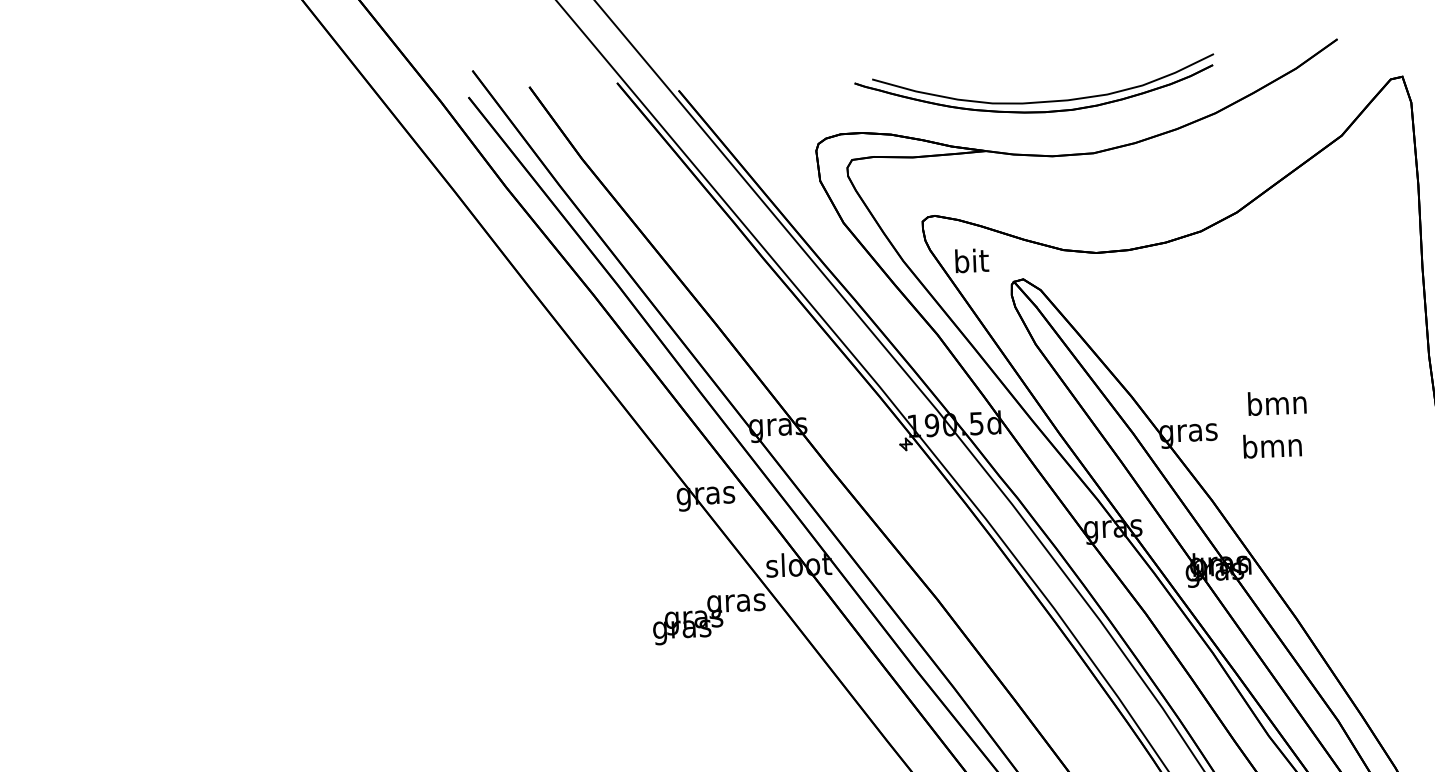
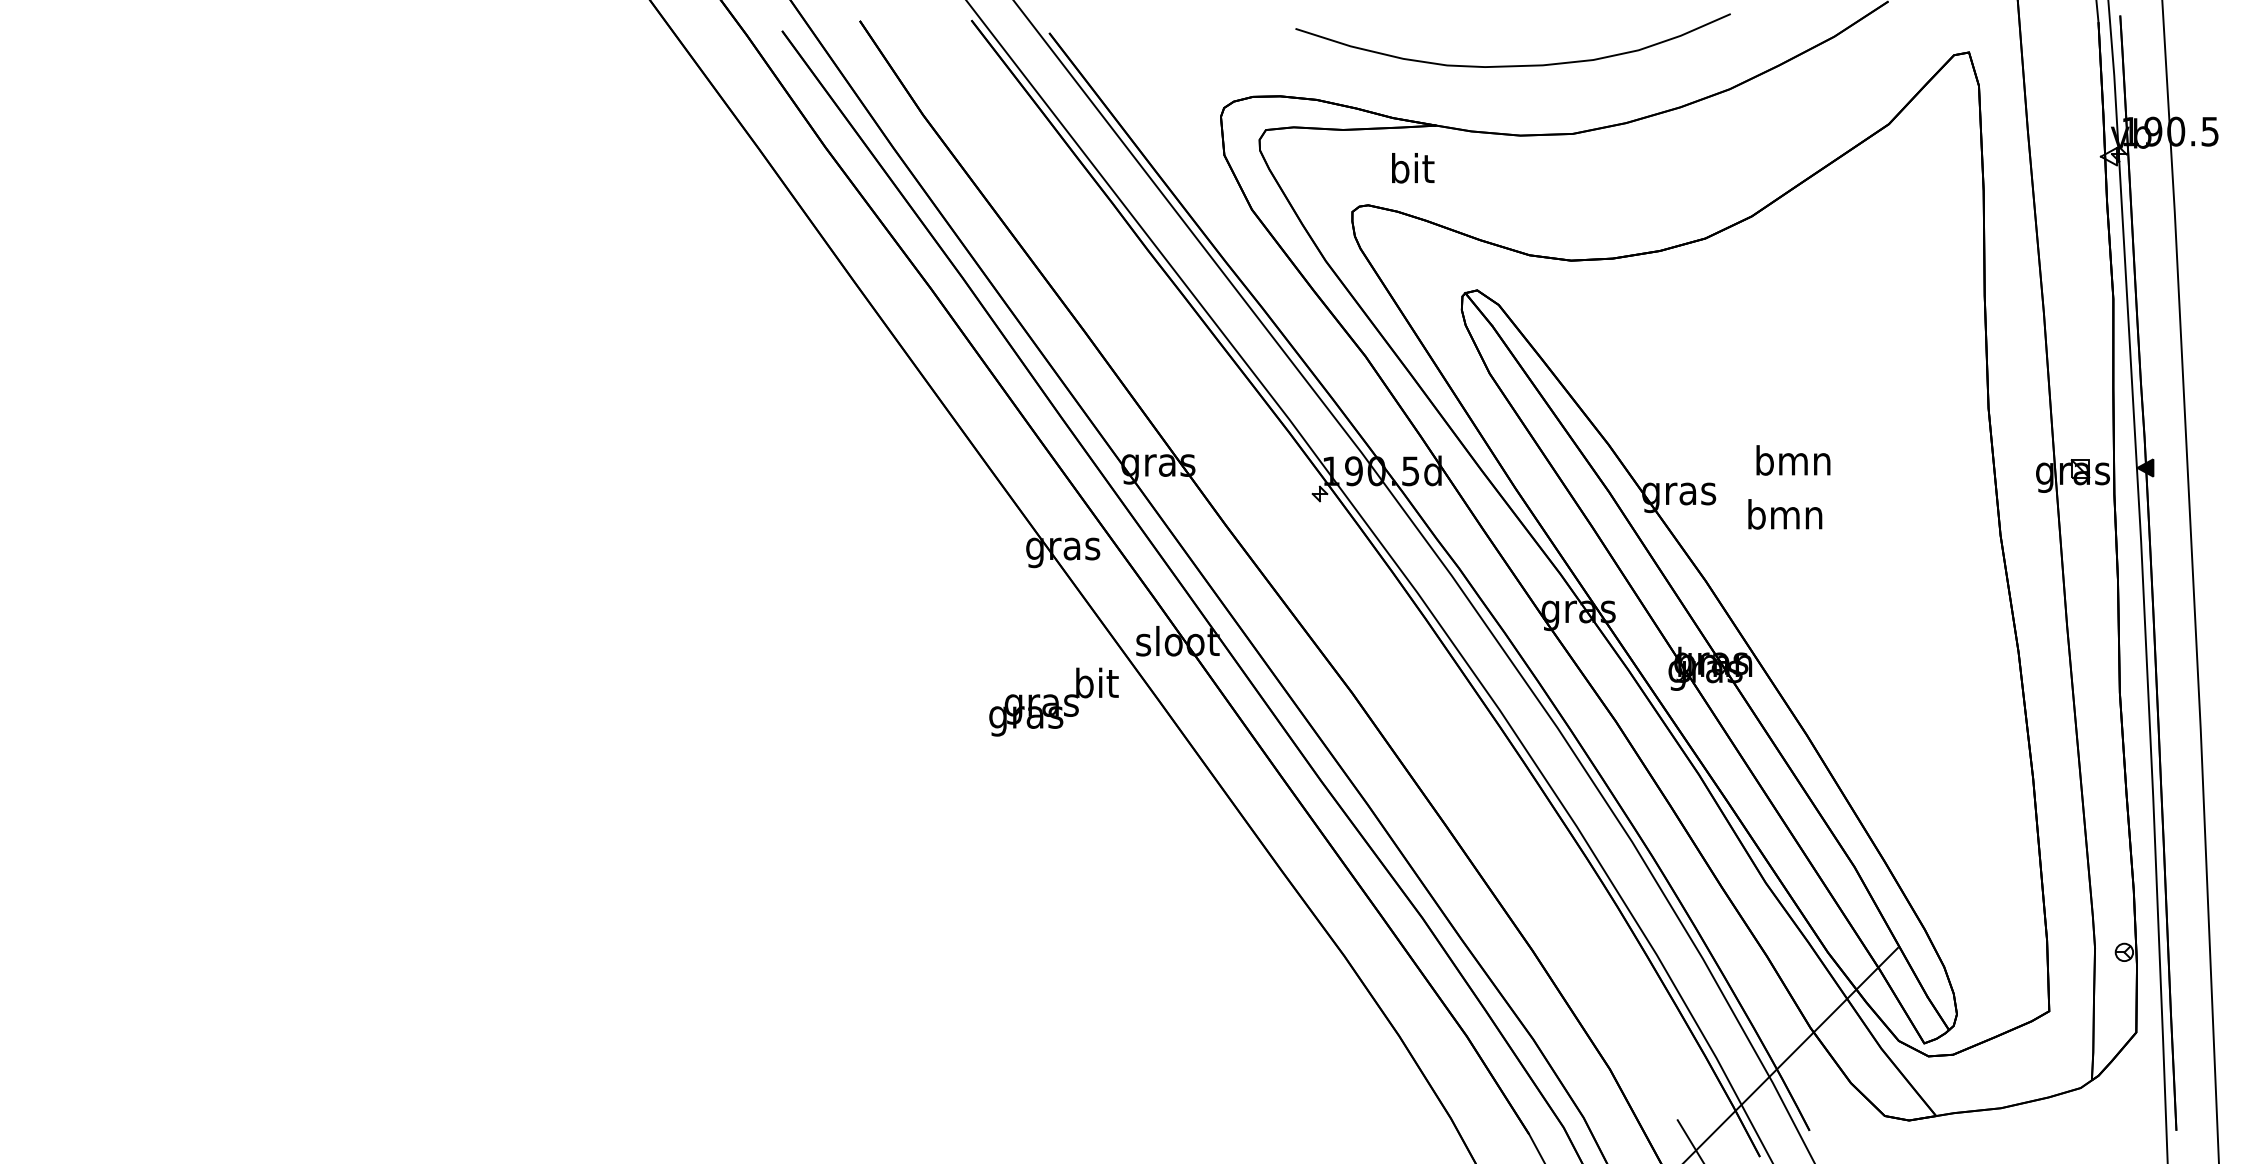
part: (1031, 111) -> (1496, 77), removed
text: (972, 261) -> (1413, 168), moved
text: (736, 602) -> (1096, 686), gras -> bit

